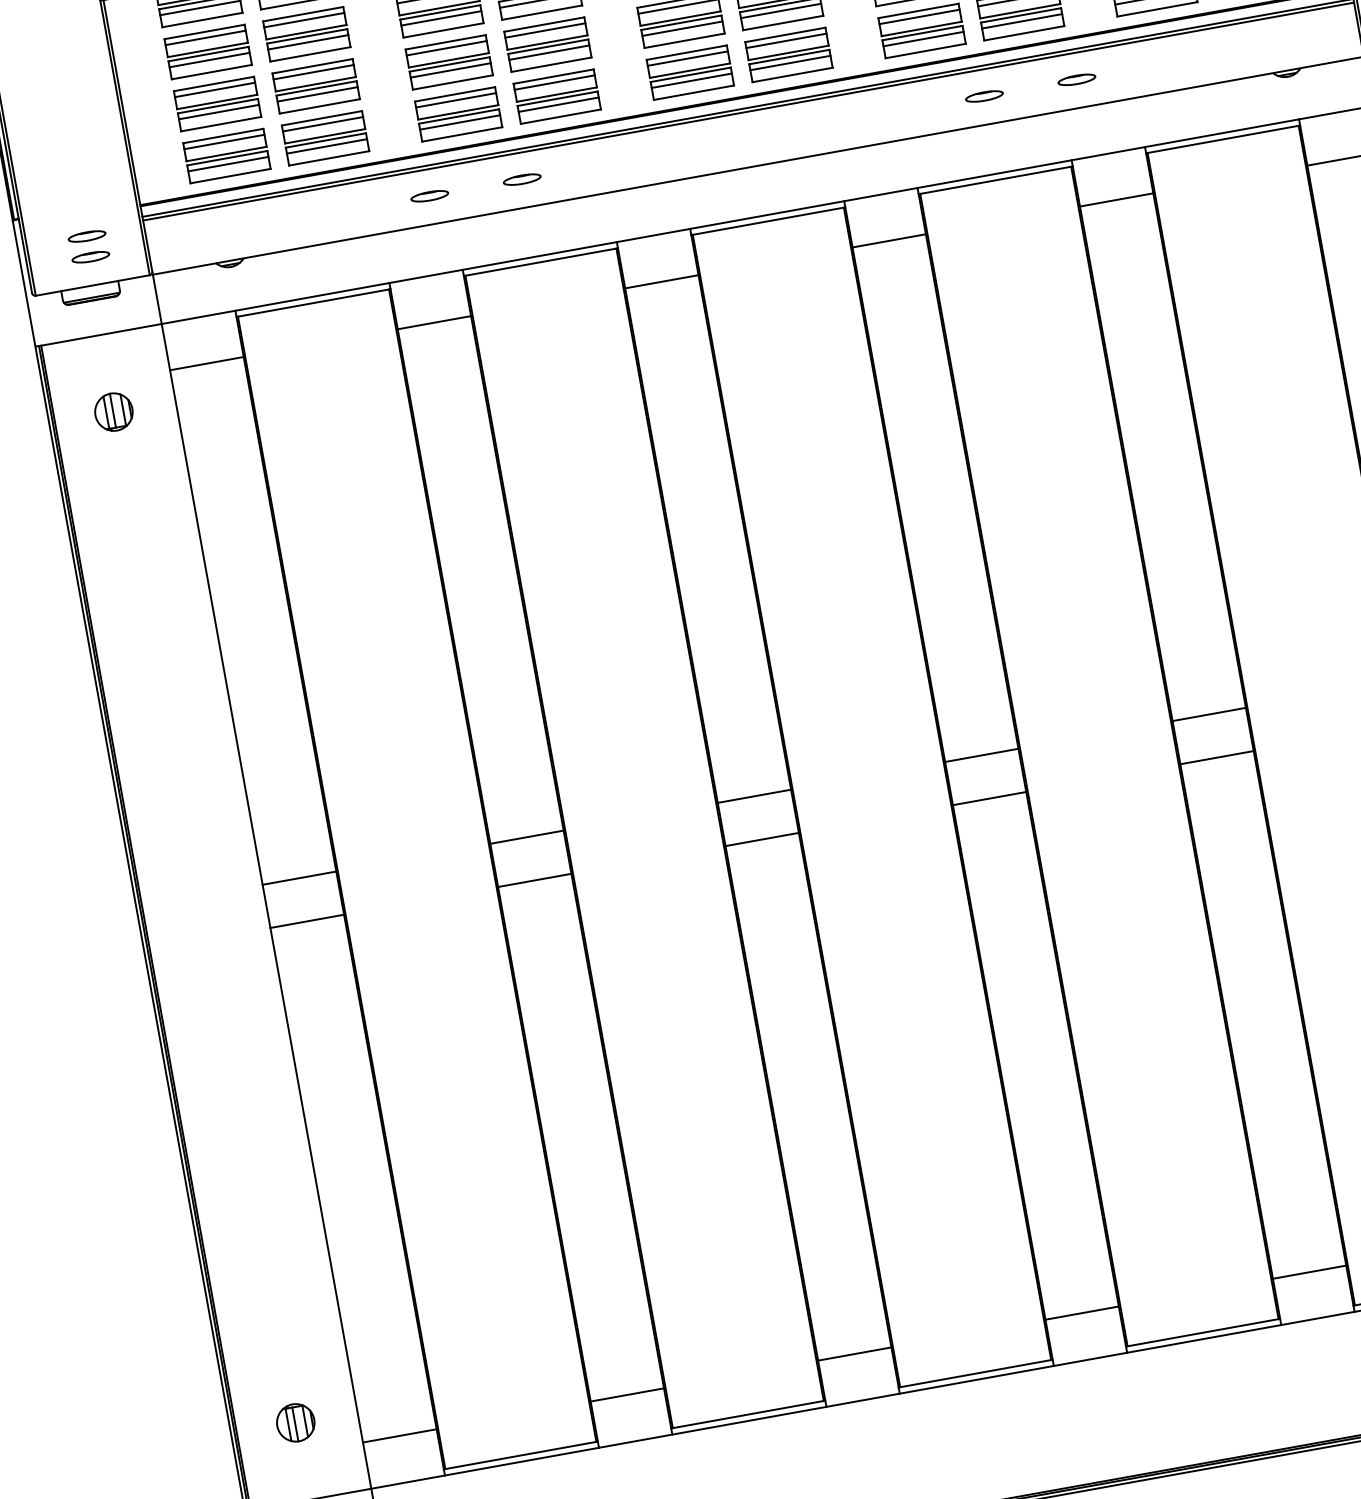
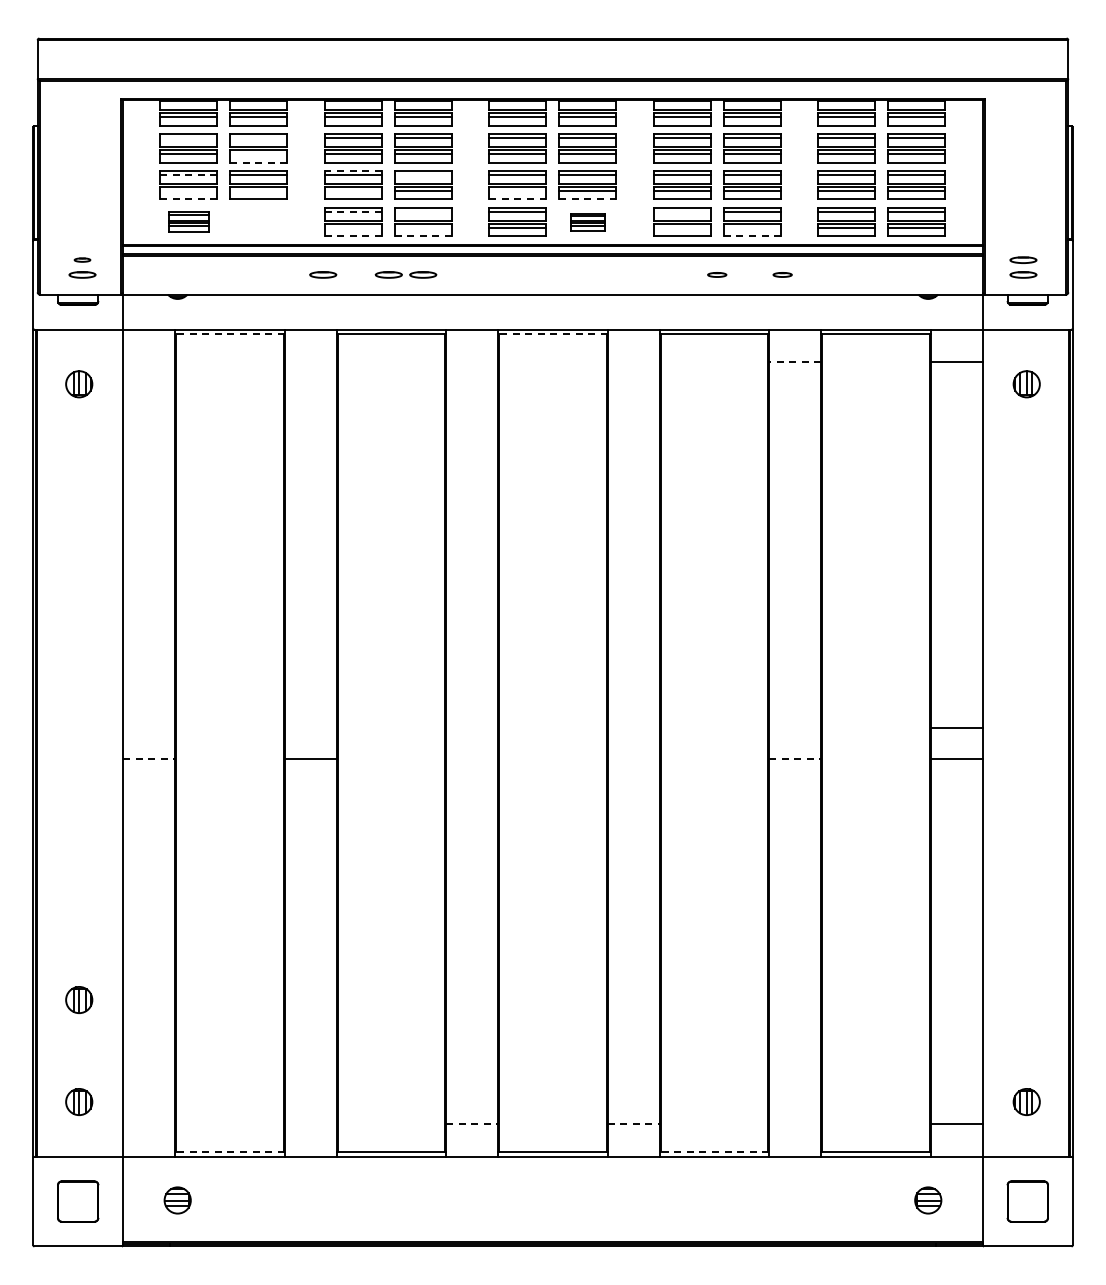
line: (918, 17) -> (681, 212), removed
line: (304, 20) -> (258, 138), removed
line: (1020, 20) -> (751, 227), removed
line: (784, 22) -> (588, 199), solid -> dashed
line: (681, 28) -> (517, 190), removed
line: (544, 31) -> (422, 175), removed
line: (1024, 33) -> (752, 236), solid -> dashed
line: (205, 38) -> (188, 138), removed
line: (922, 38) -> (681, 227), removed
line: (685, 40) -> (518, 199), solid -> dashed
line: (307, 41) -> (258, 153), removed
line: (444, 41) -> (352, 170), solid -> dashed
line: (311, 54) -> (259, 162), solid -> dashed
part: (788, 54) -> (587, 221), size x0.6
line: (449, 69) -> (352, 190), removed
part: (1076, 79) -> (782, 274), size x0.7
line: (553, 83) -> (422, 212), removed
line: (216, 90) -> (189, 175), solid -> dashed
line: (317, 93) -> (258, 190), removed
part: (984, 95) -> (717, 274), size x0.7
line: (456, 100) -> (353, 212), solid -> dashed
line: (557, 104) -> (422, 227), removed
line: (218, 111) -> (188, 190), removed
line: (561, 116) -> (423, 236), solid -> dashed
line: (459, 122) -> (352, 227), removed
line: (222, 123) -> (189, 199), solid -> dashed
line: (462, 134) -> (353, 236), solid -> dashed
part: (325, 137) -> (258, 221), removed
part: (226, 155) -> (188, 221), size x0.7
part: (570, 170) -> (423, 274), added
line: (1115, 200) -> (794, 362), solid -> dashed
line: (769, 221) -> (553, 334), solid -> dashed
part: (86, 235) -> (82, 259), size x0.6
line: (888, 240) -> (633, 362), removed
line: (662, 281) -> (472, 362), removed
line: (314, 303) -> (230, 334), solid -> dashed
line: (434, 322) -> (310, 362), removed
line: (207, 363) -> (149, 362), removed
line: (1209, 713) -> (795, 727), removed
line: (981, 754) -> (633, 727), removed
line: (1217, 757) -> (795, 758), solid -> dashed
line: (754, 795) -> (472, 727), removed
line: (989, 798) -> (633, 758), removed
line: (526, 836) -> (310, 727), removed
line: (762, 839) -> (472, 758), removed
line: (299, 877) -> (149, 727), removed
line: (307, 921) -> (149, 758), solid -> dashed
line: (1309, 1271) -> (795, 1123), removed
part: (270, 1278) -> (79, 999), added
line: (1083, 1312) -> (634, 1123), solid -> dashed
line: (1203, 1332) -> (714, 1152), solid -> dashed
line: (855, 1353) -> (472, 1123), solid -> dashed
line: (626, 1394) -> (310, 1123), removed
line: (400, 1435) -> (149, 1123), removed
line: (521, 1455) -> (230, 1152), solid -> dashed

